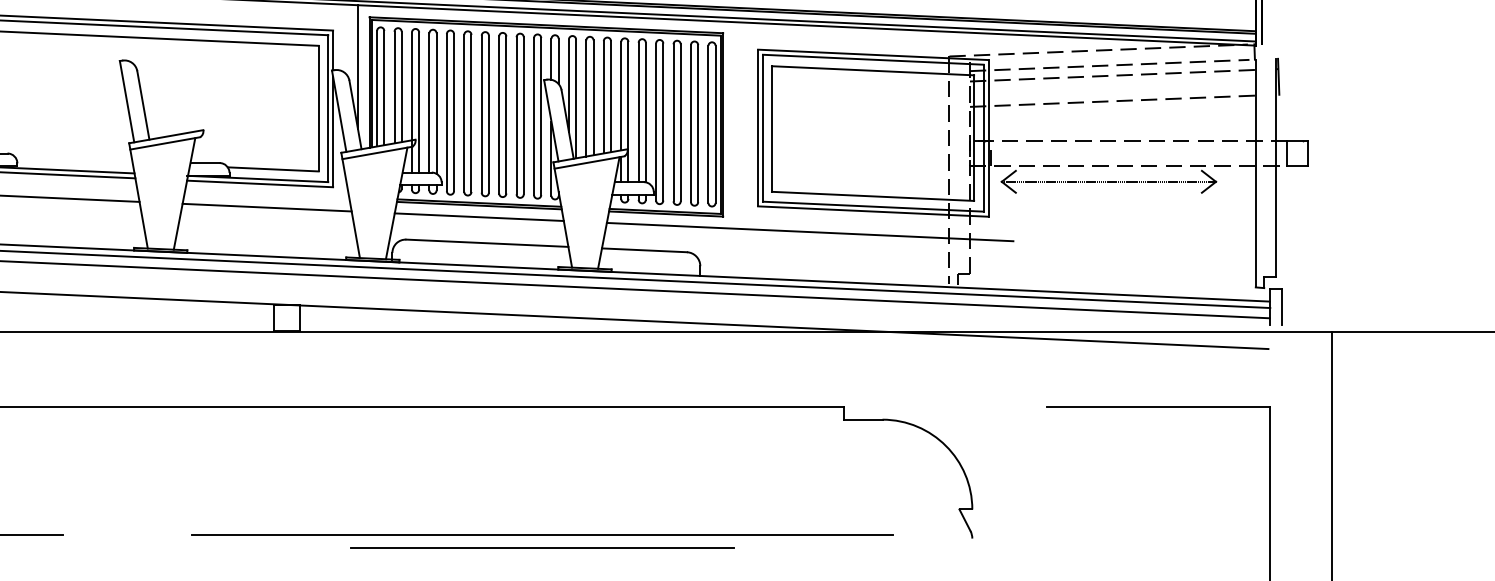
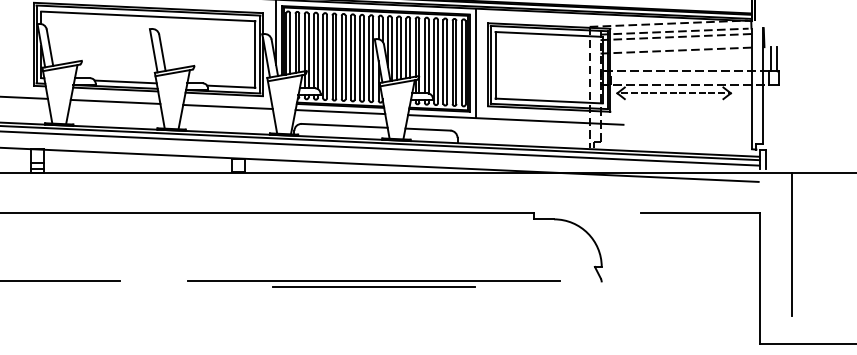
line: (1292, 116) -> (771, 58), added
line: (1302, 116) -> (776, 58), added
line: (734, 125) -> (475, 63), added
line: (73, 159) -> (125, 81), added

